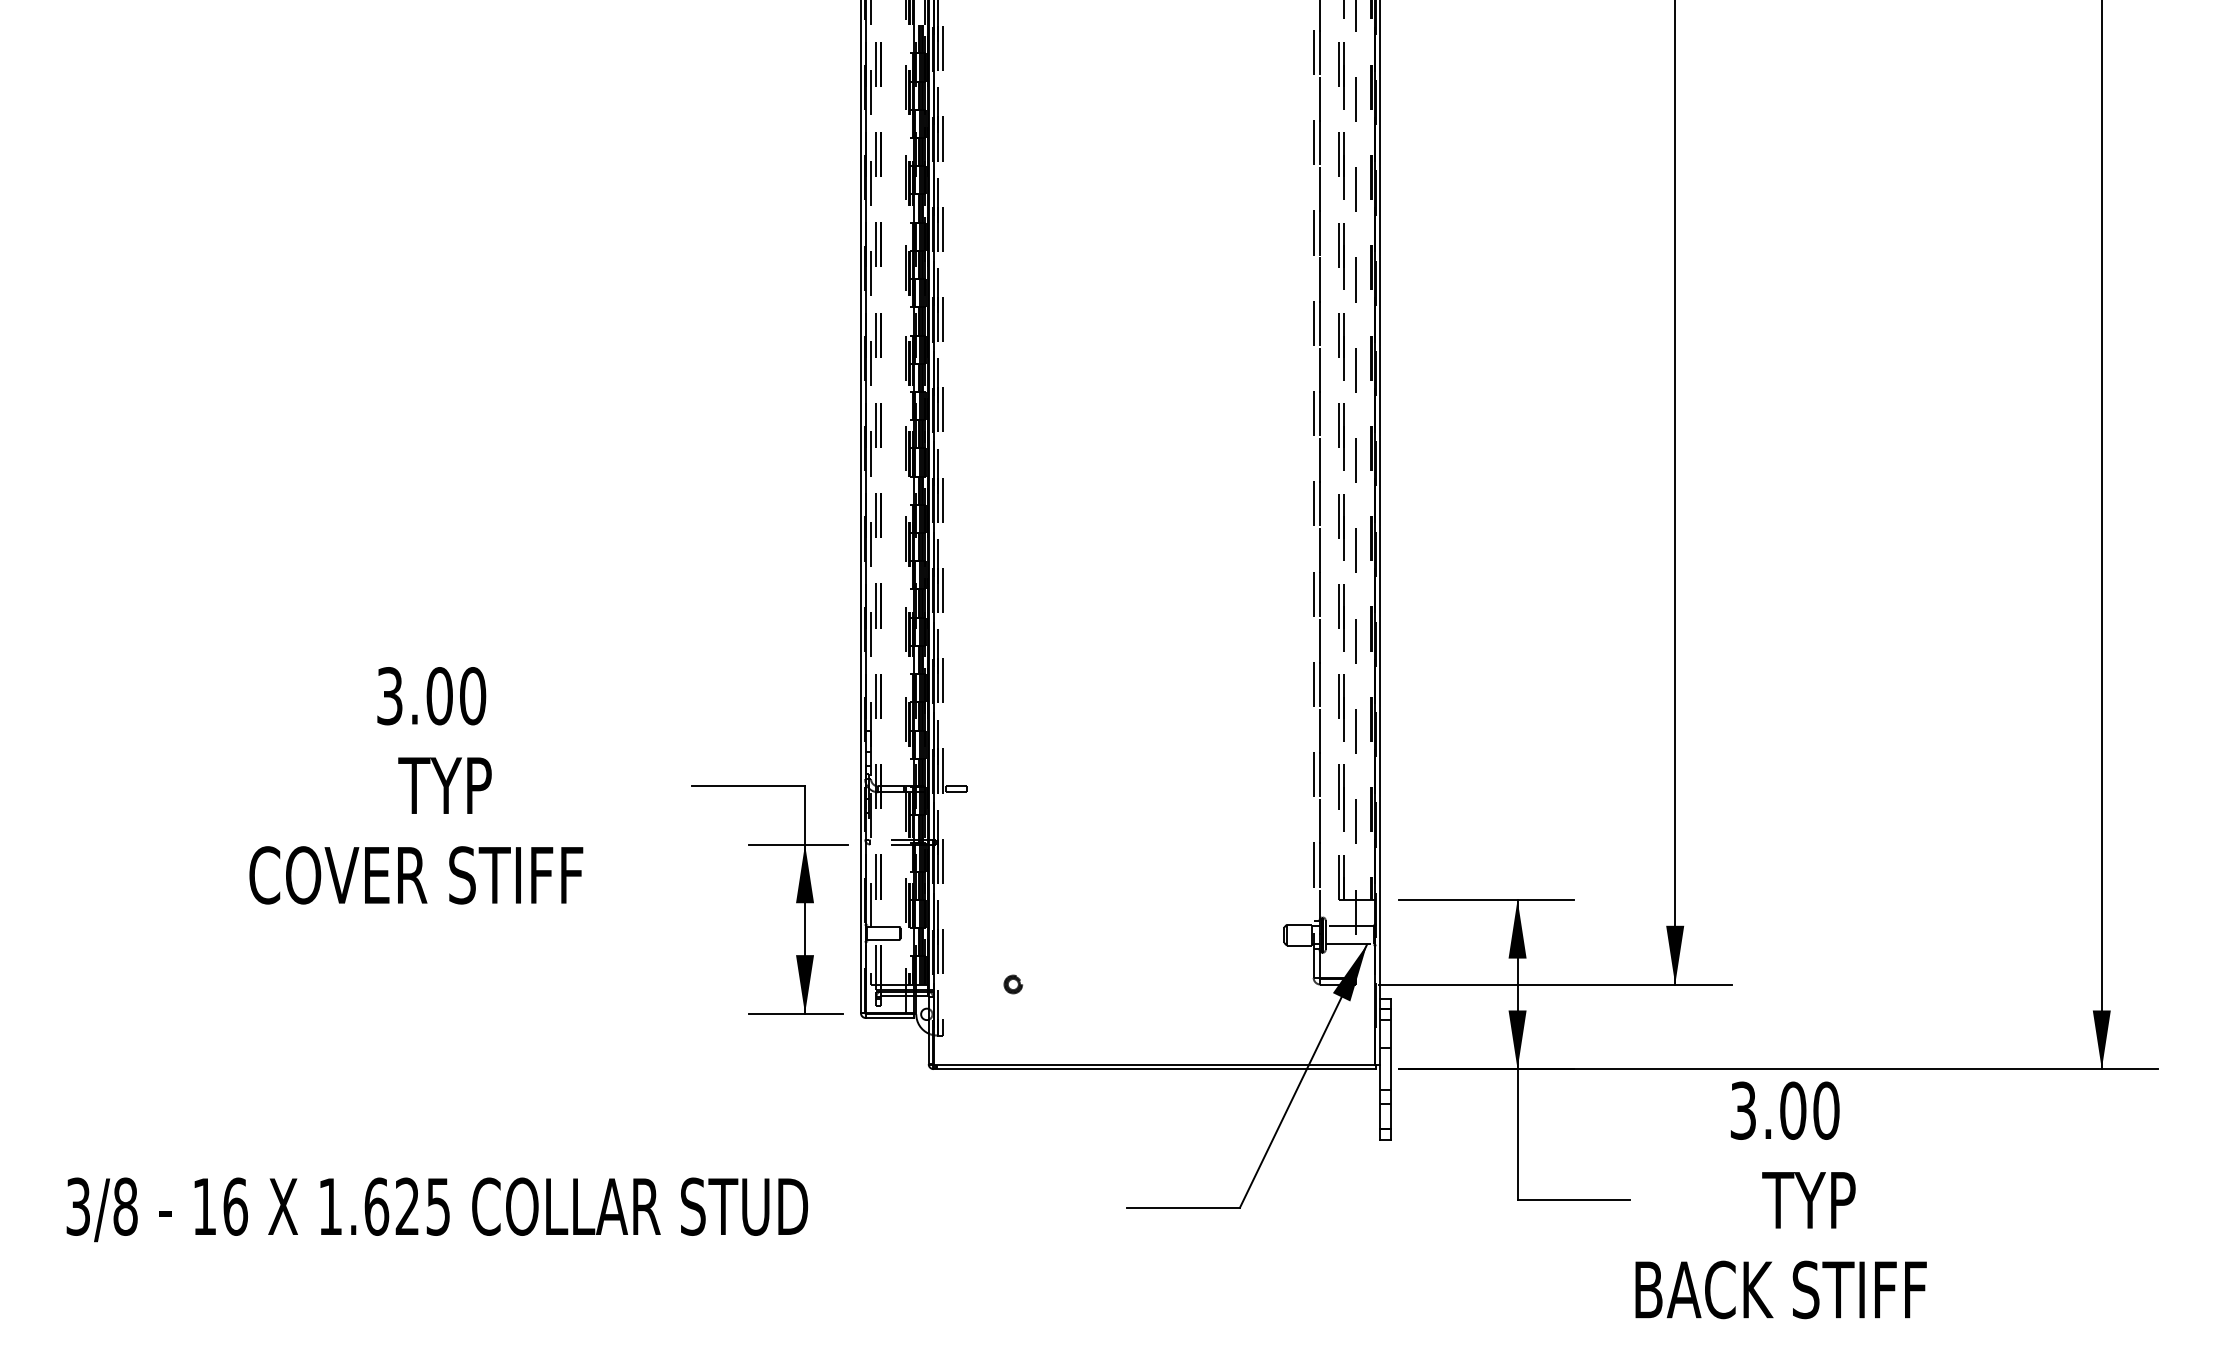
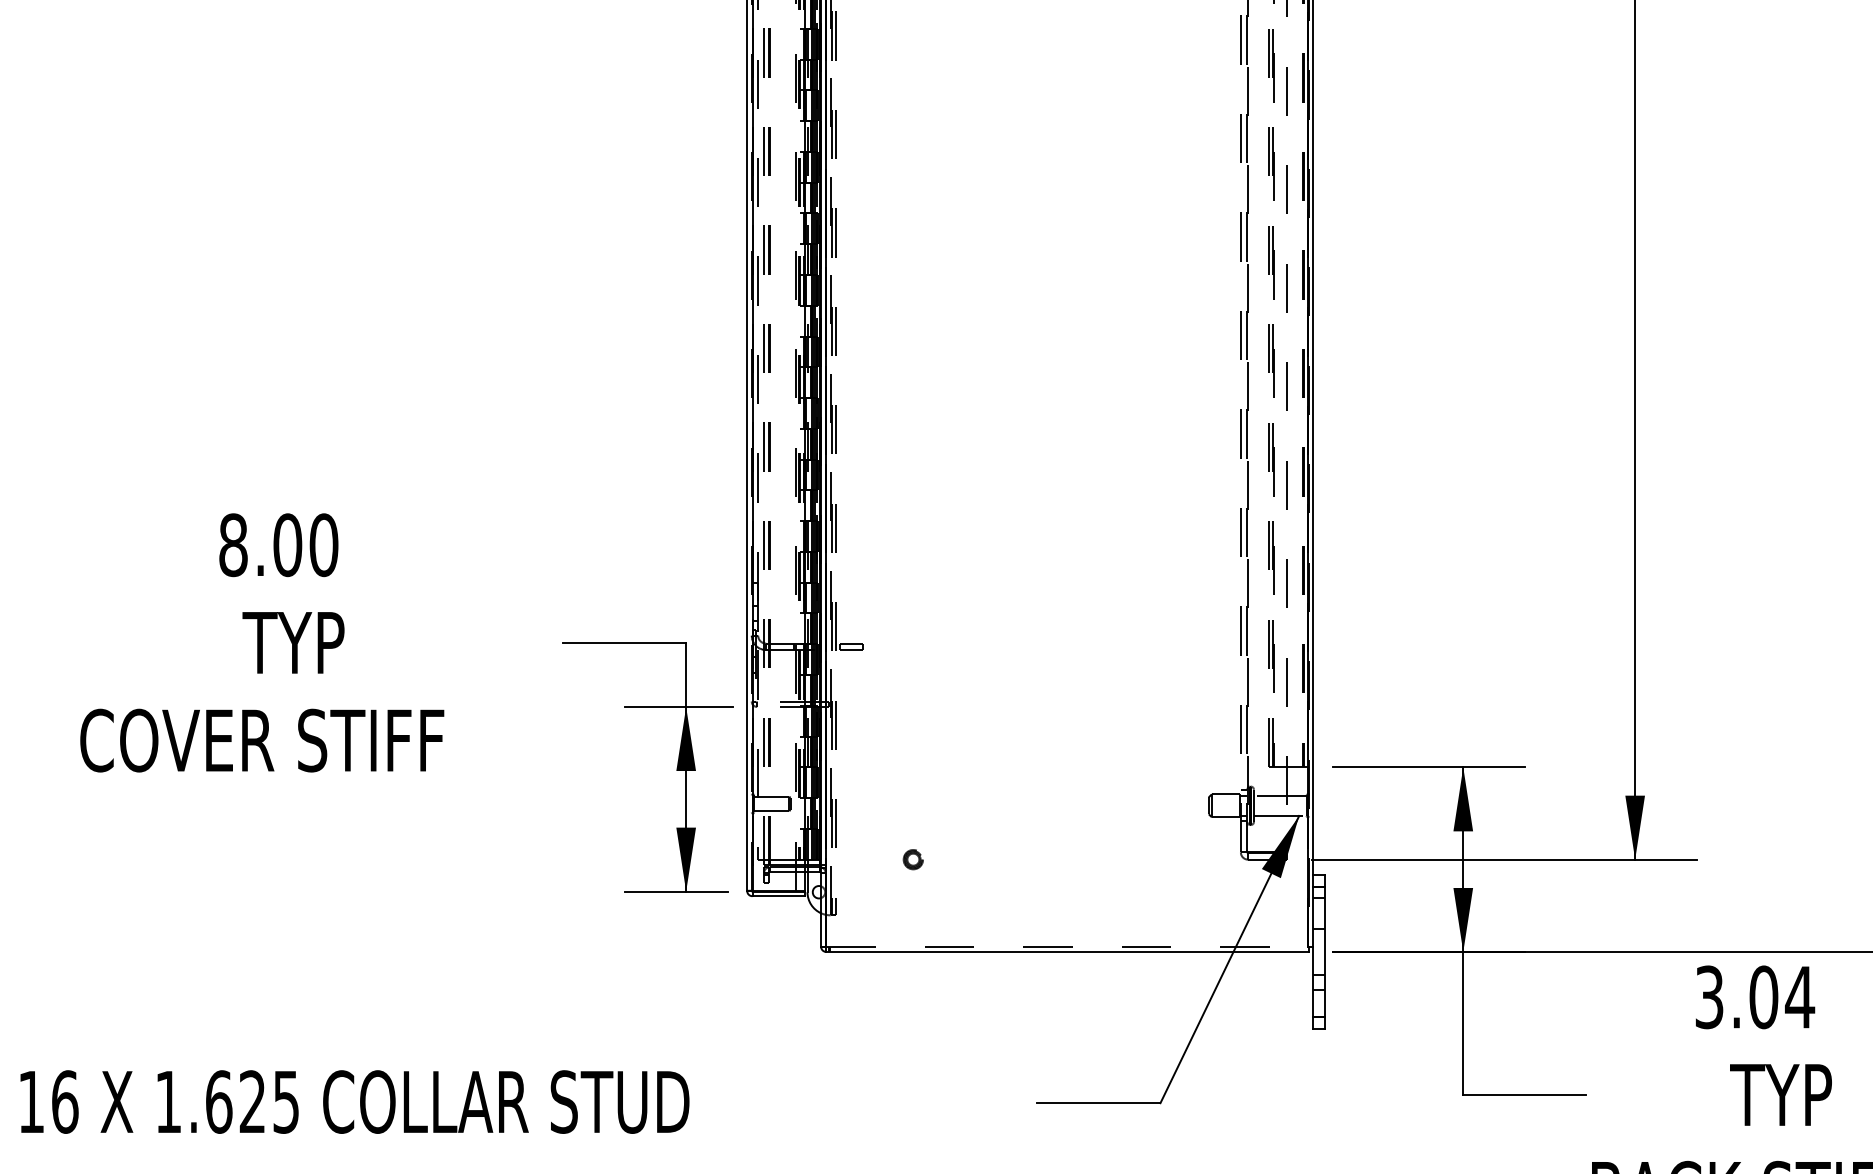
text: (389, 696) -> (232, 545), 3.00 -> 8.00
line: (1154, 1064) -> (1067, 946), solid -> dashed
text: (1826, 1110) -> (1800, 997), 3.00 -> 3.04

